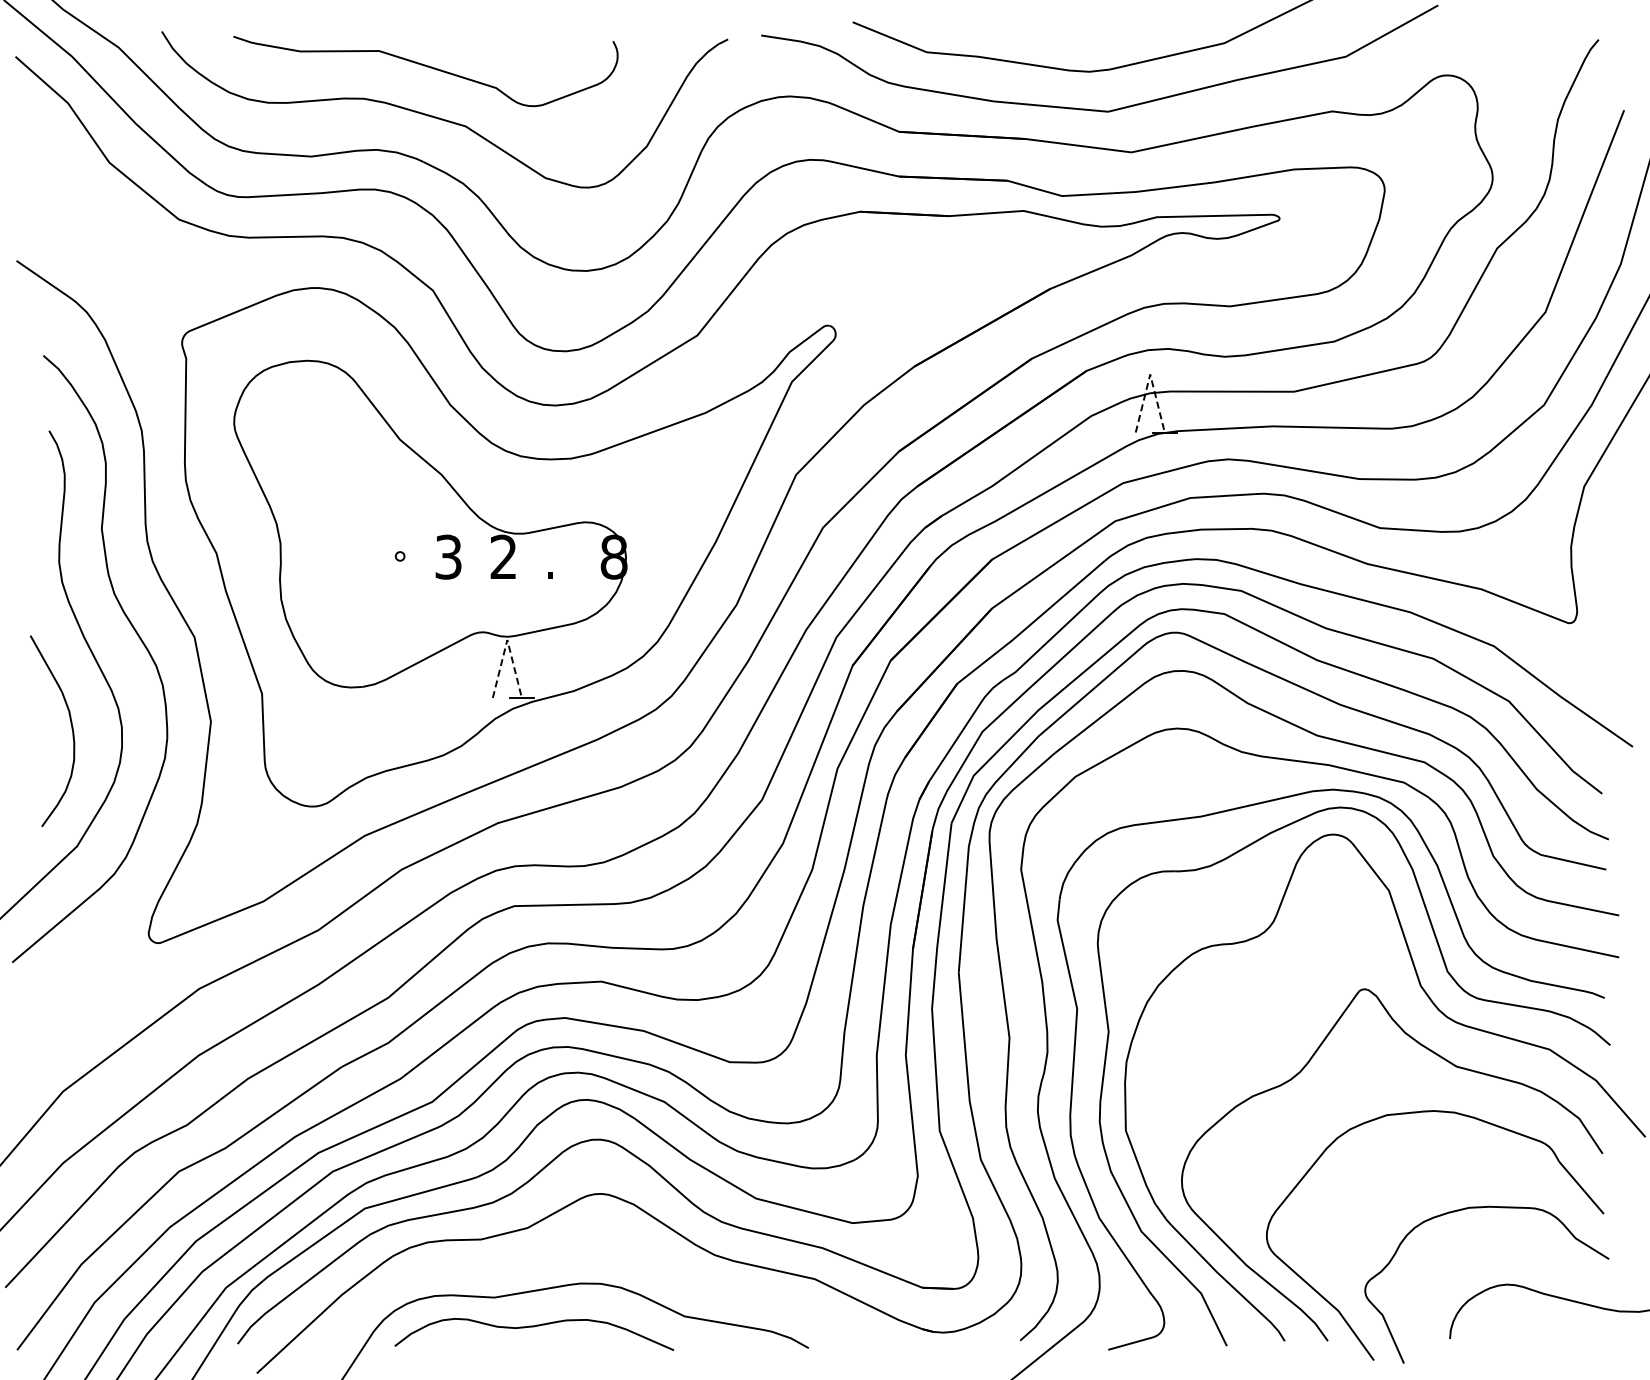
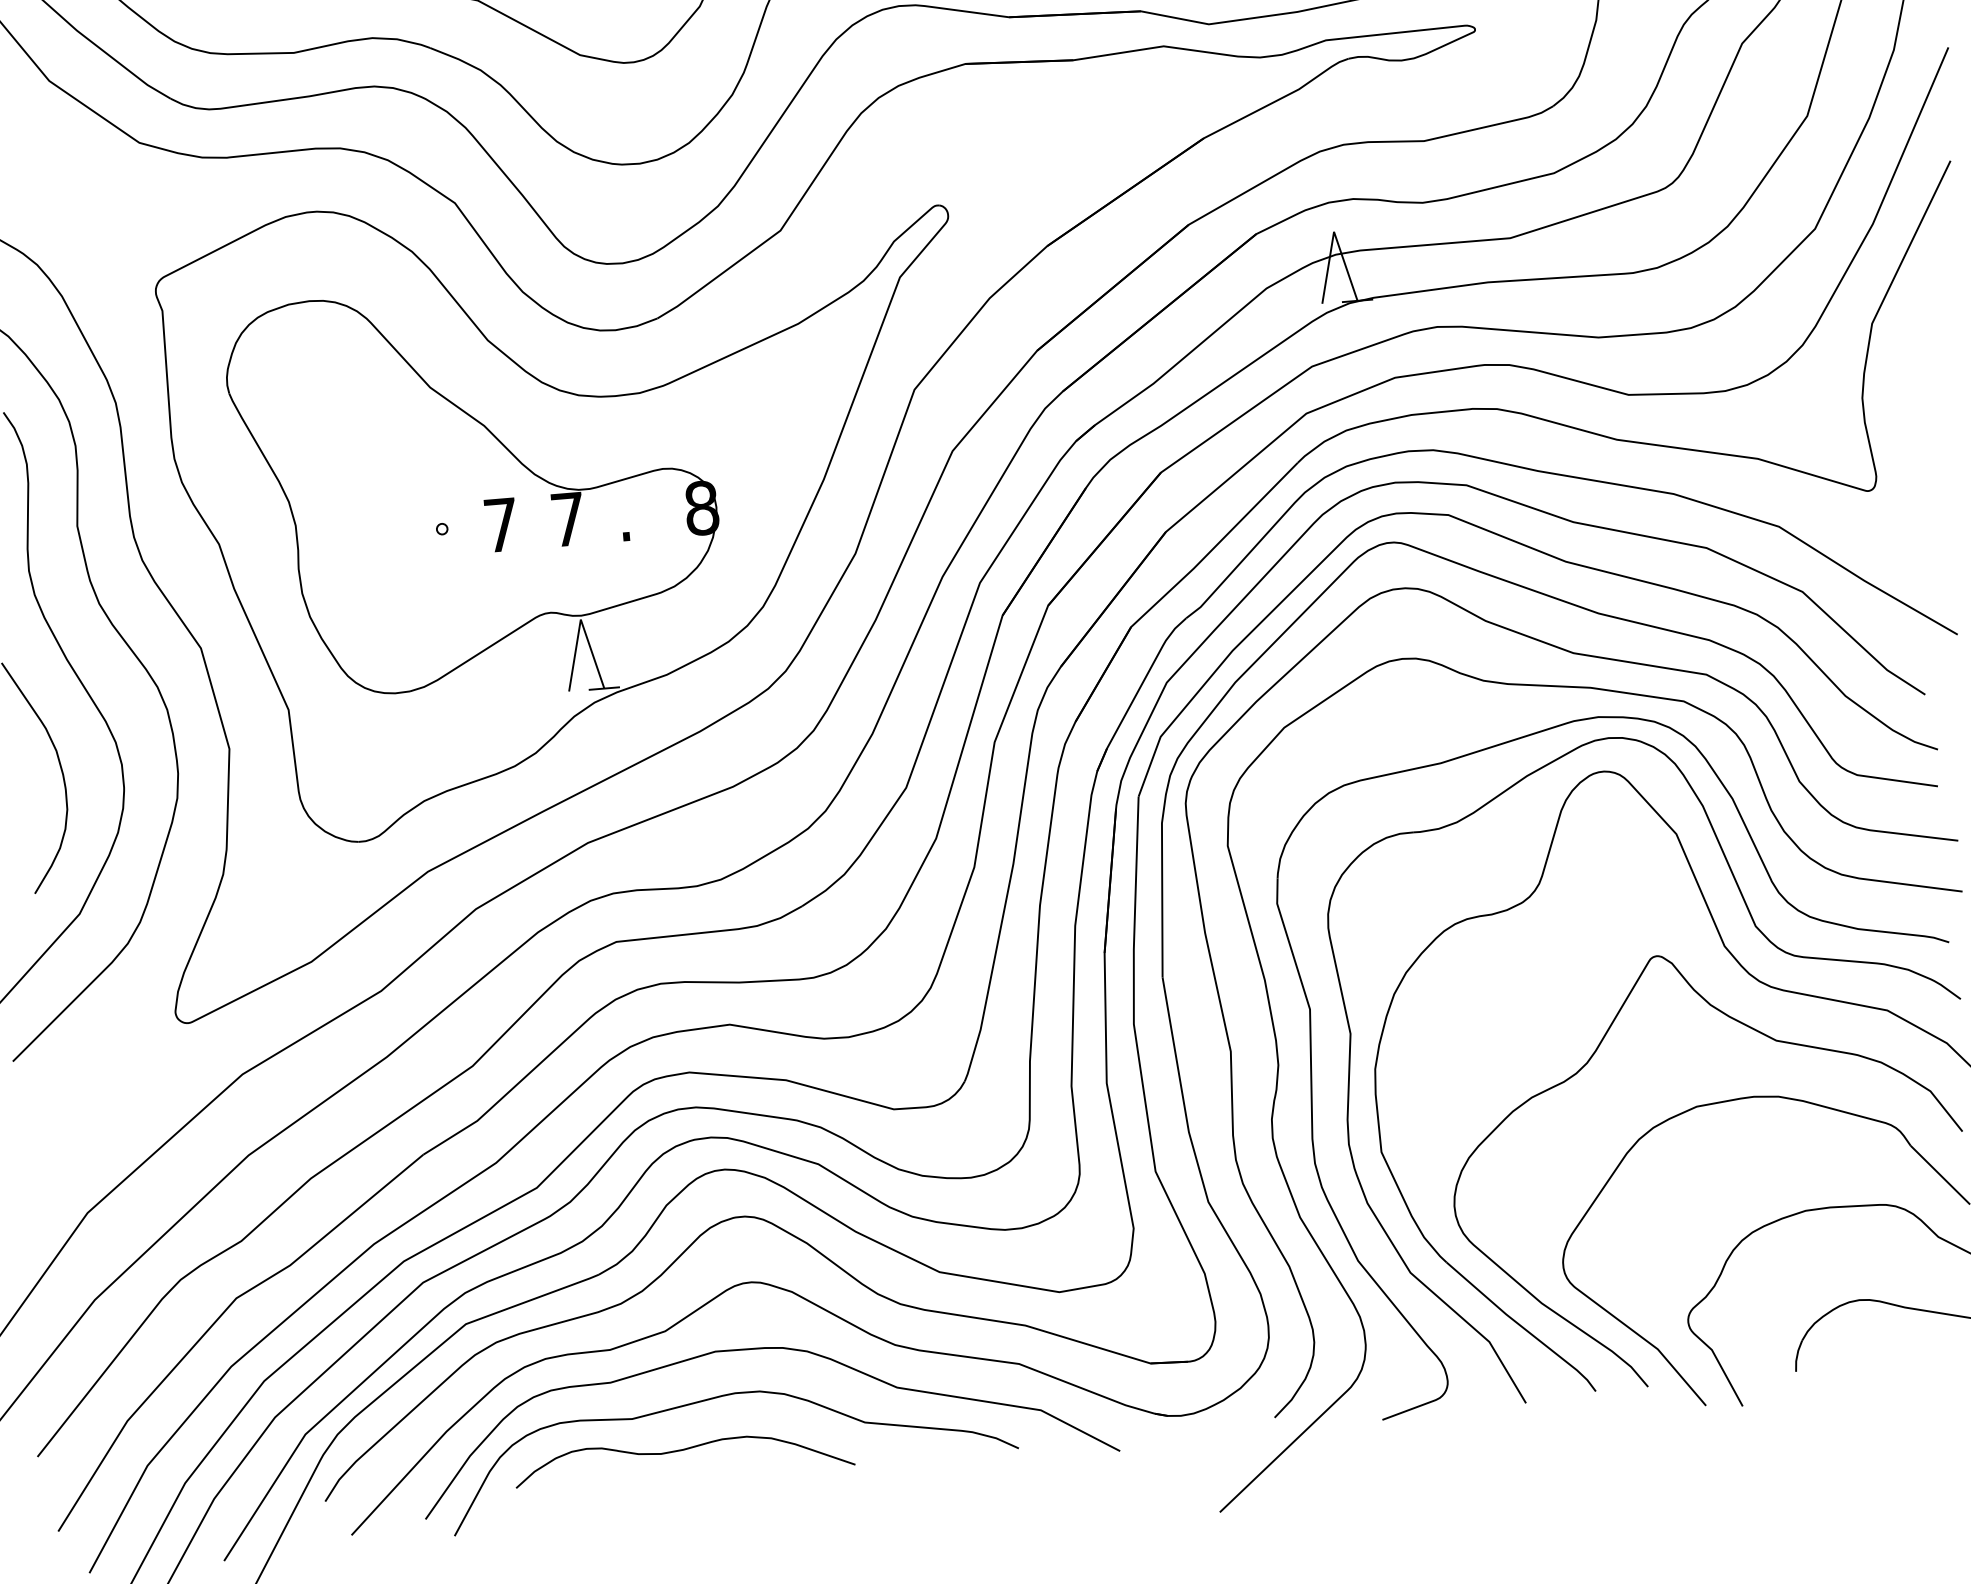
line: (1150, 374) -> (1334, 231), dashed -> solid
text: (448, 556) -> (500, 524), 3 -> 7
text: (503, 556) -> (567, 518), 2 -> 7
line: (507, 639) -> (580, 619), dashed -> solid
curve: (604, 1249) -> (760, 1349), added

